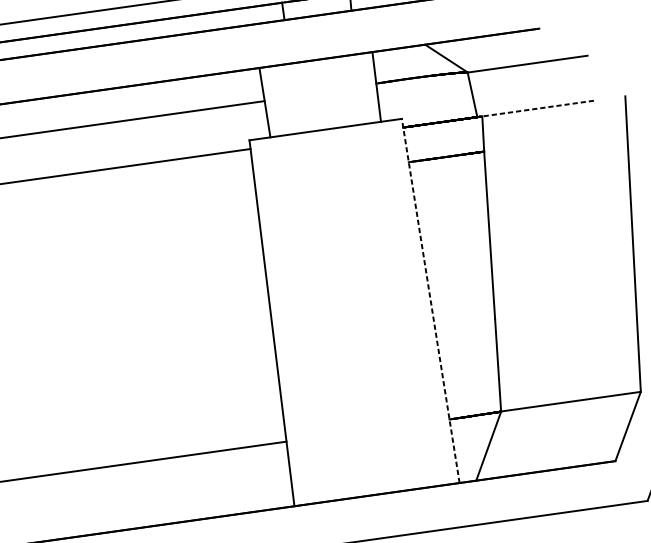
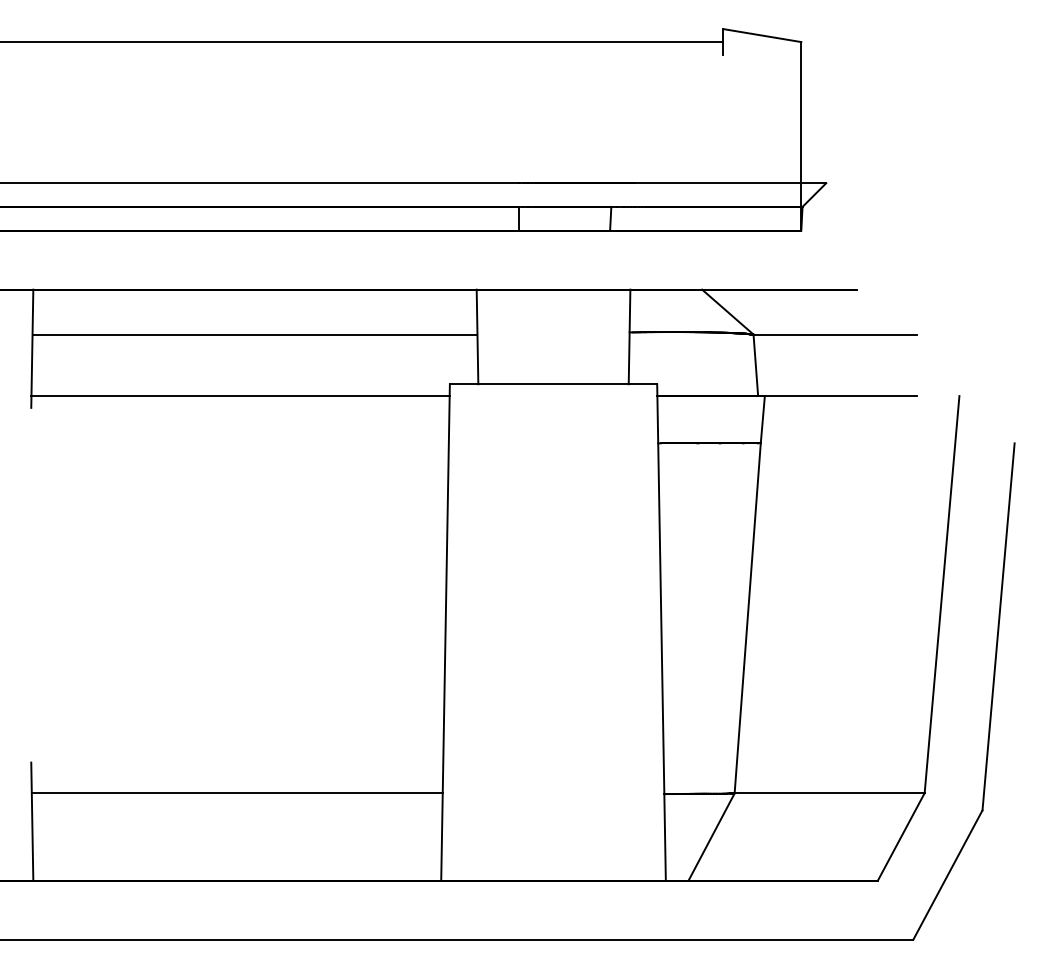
line: (535, 109) -> (836, 396), dashed -> solid
line: (430, 300) -> (661, 632), dashed -> solid

